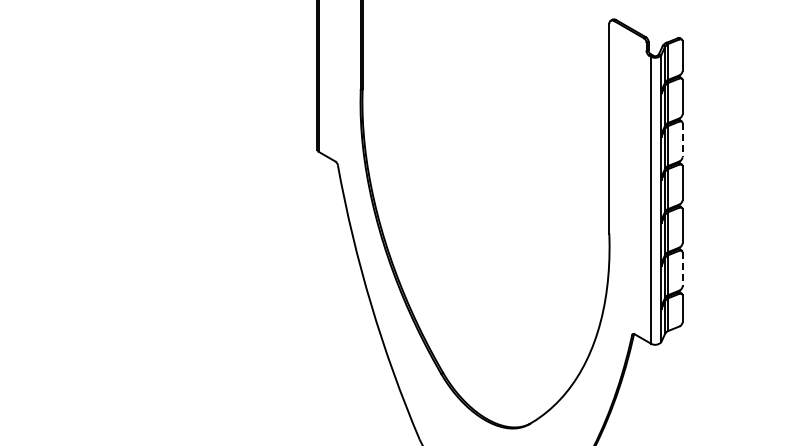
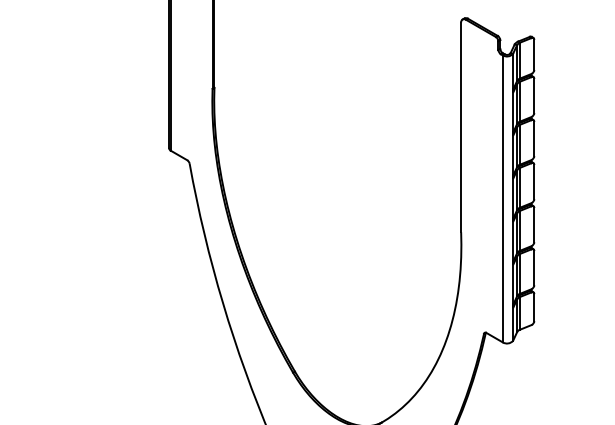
line: (682, 140) -> (534, 139), dashed -> solid
line: (682, 269) -> (534, 268), dashed -> solid

